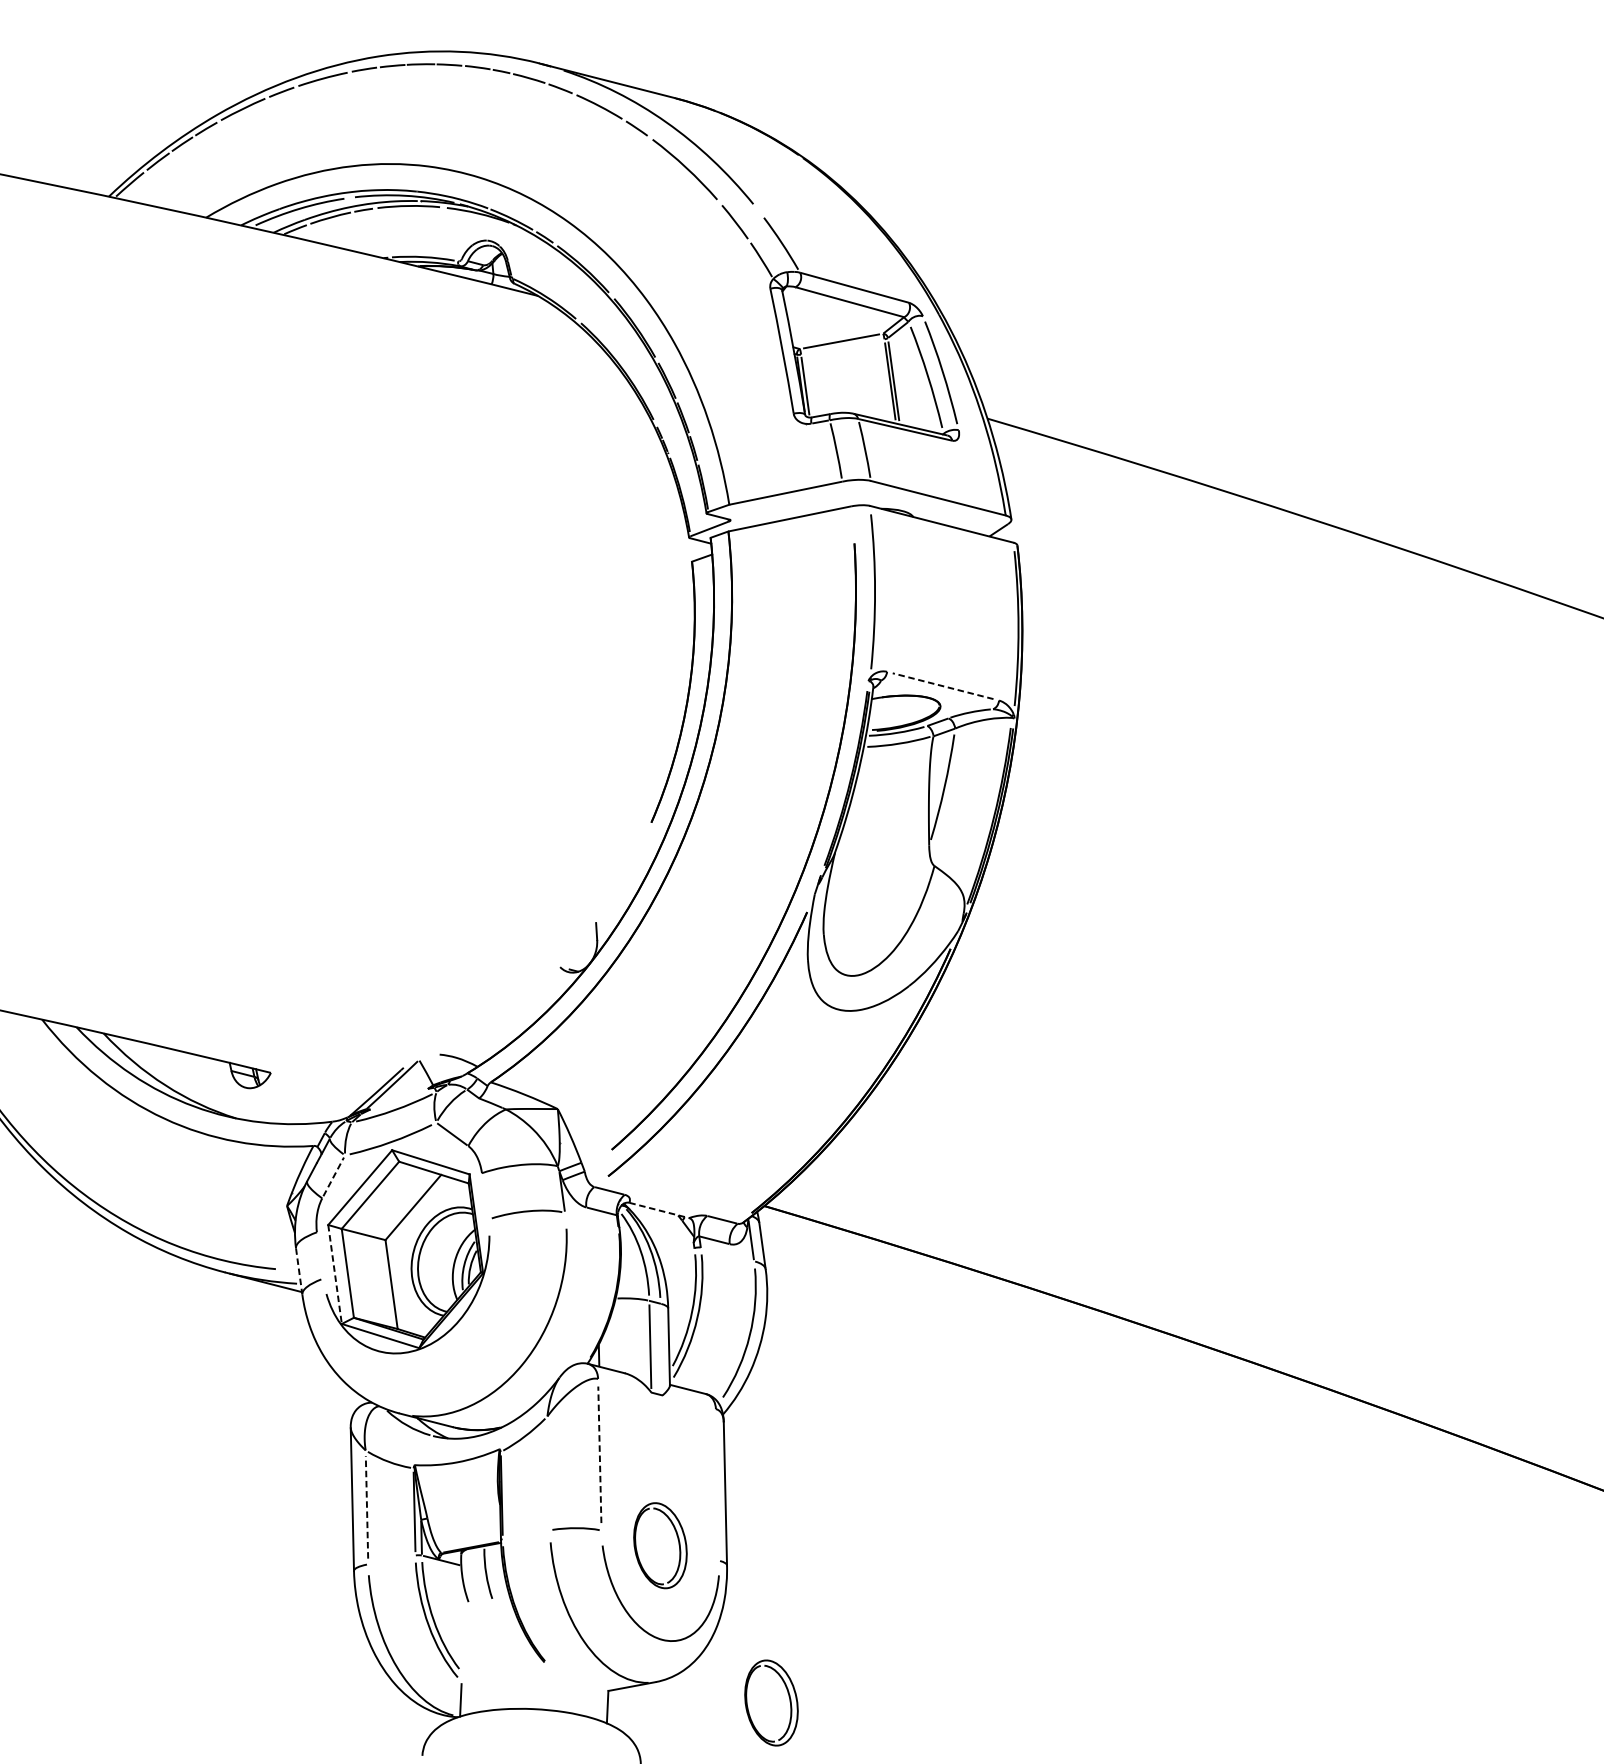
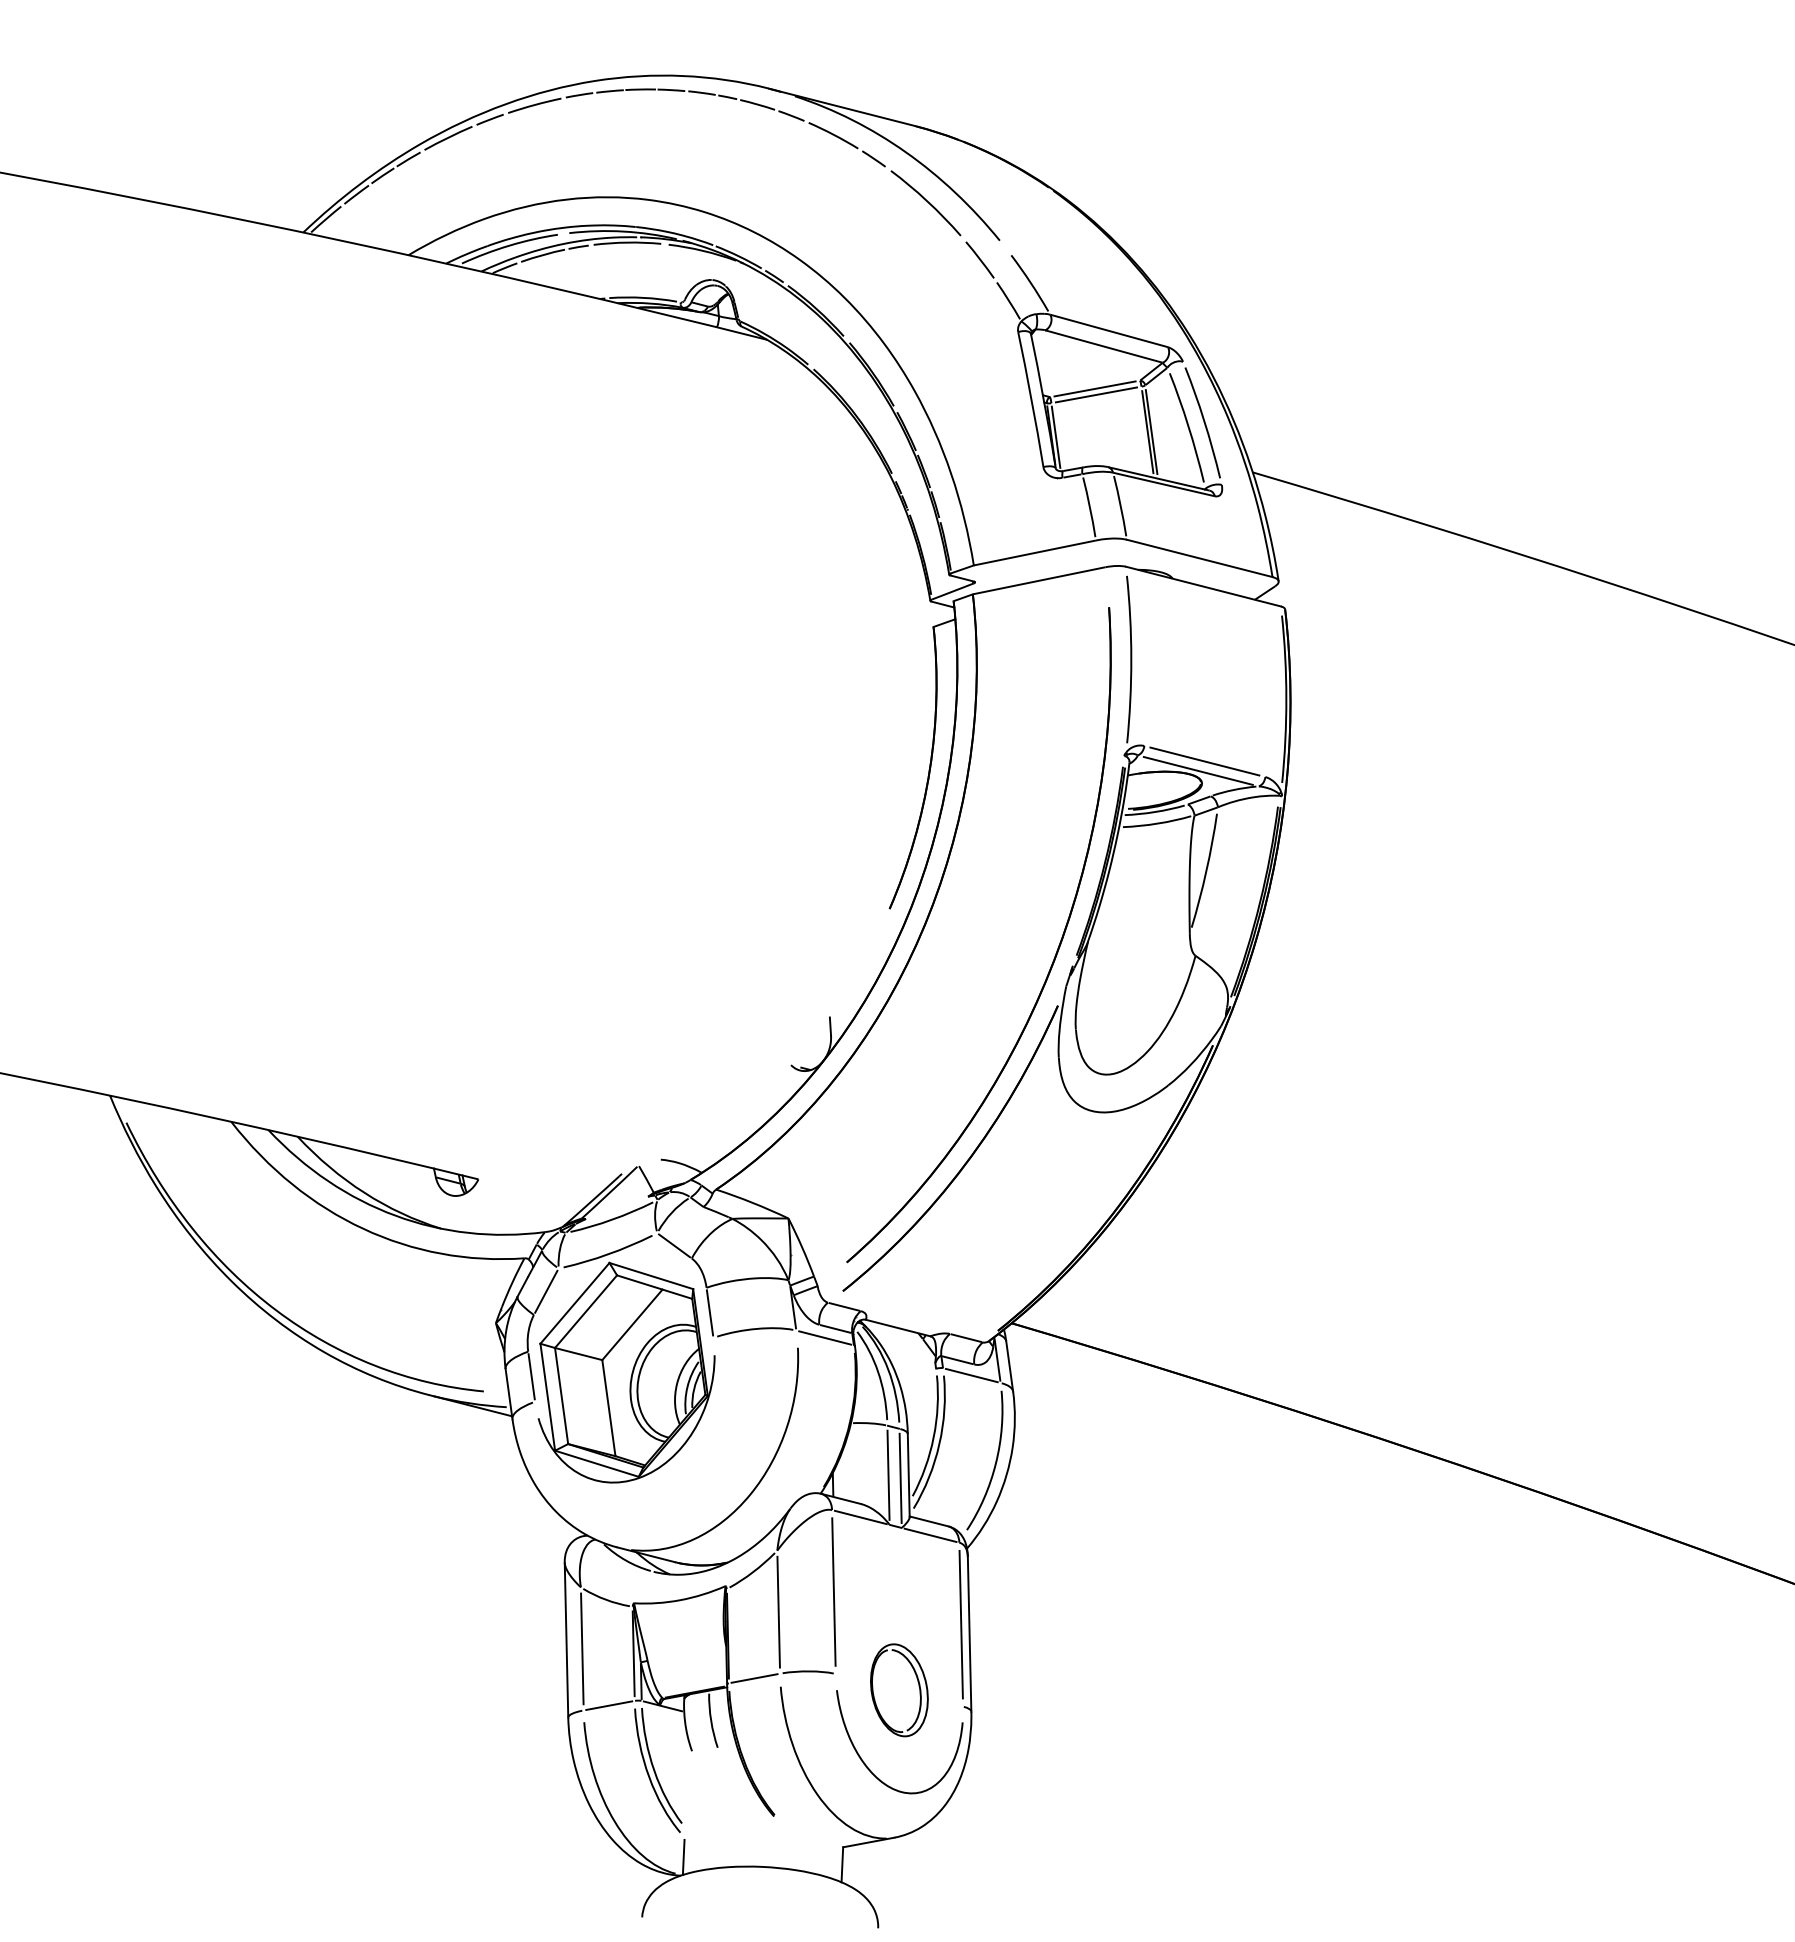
line: (842, 346) -> (1096, 394), added
line: (942, 686) -> (1204, 761), dashed -> solid
line: (936, 694) -> (1197, 770), added
line: (333, 1176) -> (546, 1291), dashed -> solid
line: (484, 1196) -> (709, 1312), added
line: (659, 1210) -> (898, 1328), dashed -> solid
line: (592, 1219) -> (825, 1337), added
line: (727, 1254) -> (971, 1375), added
line: (319, 1255) -> (531, 1376), added
line: (299, 1271) -> (509, 1394), dashed -> solid
line: (334, 1274) -> (547, 1397), dashed -> solid
line: (661, 1349) -> (900, 1478), added
line: (624, 1385) -> (860, 1517), added
line: (689, 1401) -> (930, 1534), added
line: (599, 1455) -> (833, 1592), dashed -> solid
line: (548, 1472) -> (778, 1611), added
line: (716, 1484) -> (960, 1624), added
line: (367, 1507) -> (582, 1648), dashed -> solid
line: (526, 1534) -> (754, 1678), added
line: (392, 1559) -> (609, 1705), added
part: (771, 1703) -> (1019, 1860), removed

